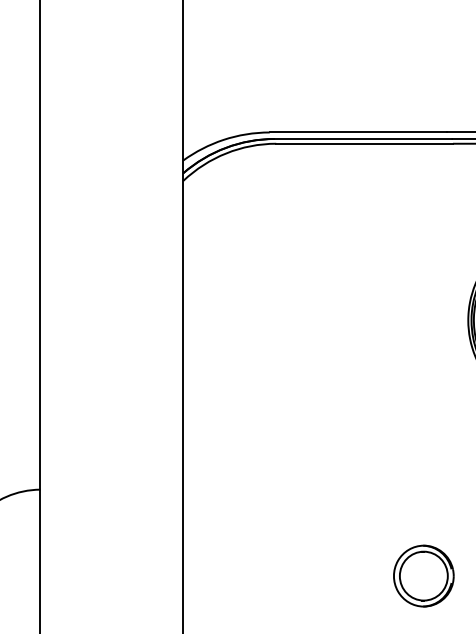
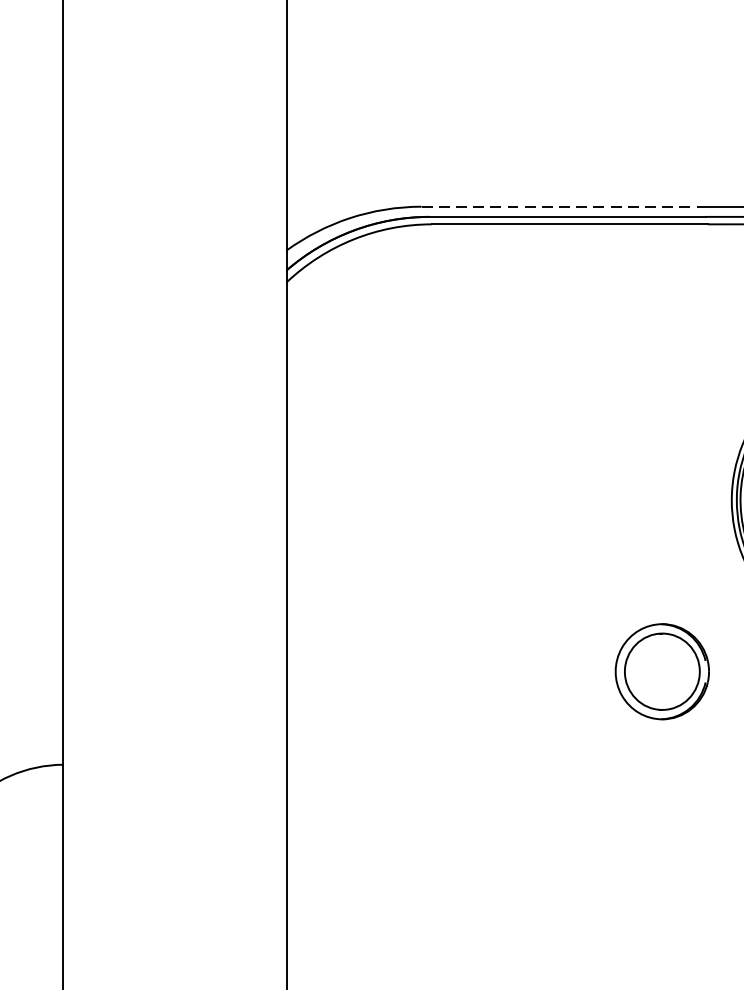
line: (358, 132) -> (560, 206), solid -> dashed
part: (423, 575) -> (661, 670), moved

